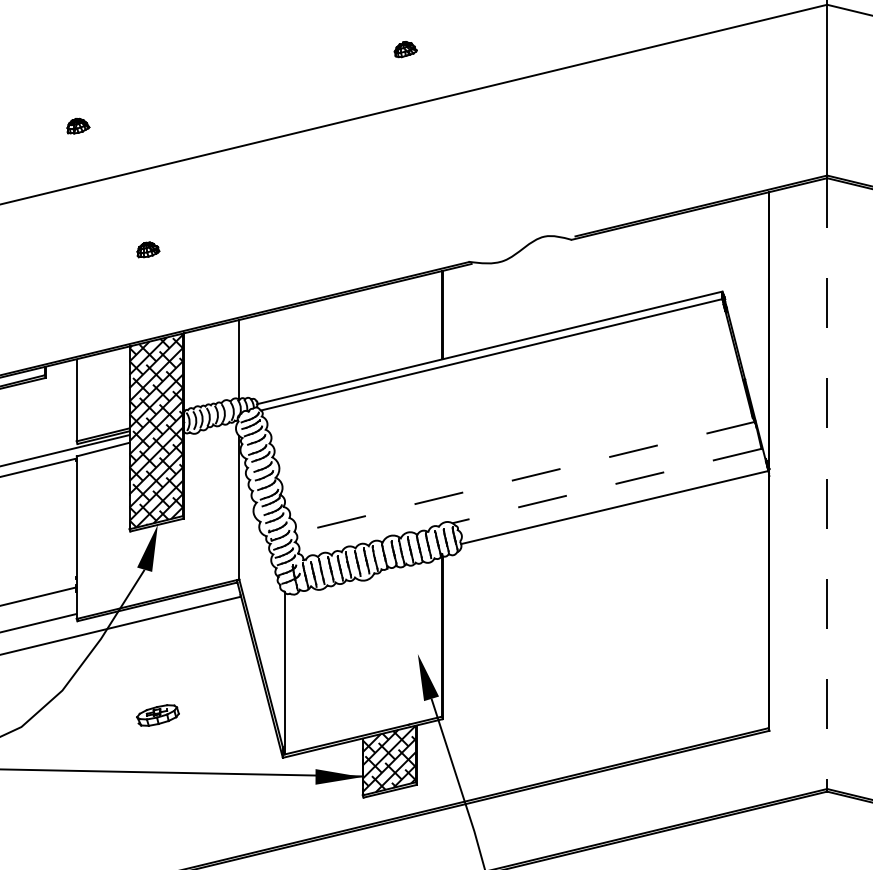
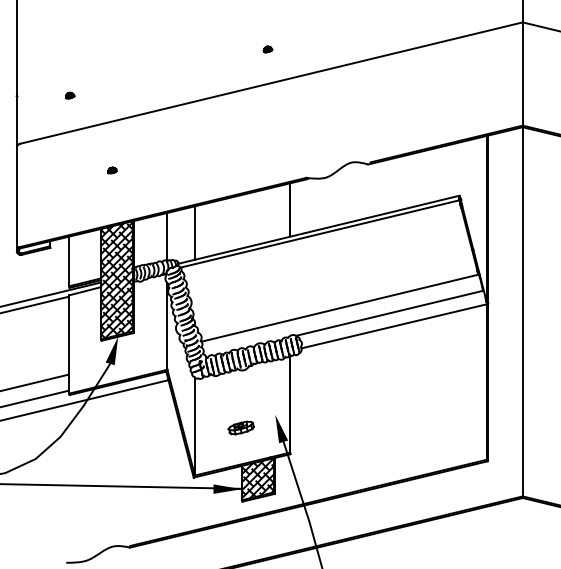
part: (404, 49) -> (267, 49), size x0.62
part: (78, 125) -> (70, 95), size x0.62
part: (148, 249) -> (112, 170), size x0.62
line: (284, 352) -> (194, 232), added
line: (525, 478) -> (340, 308), dashed -> solid
line: (606, 486) -> (389, 313), dashed -> solid
line: (826, 486) -> (522, 313), dashed -> solid
part: (156, 714) -> (240, 427), moved

